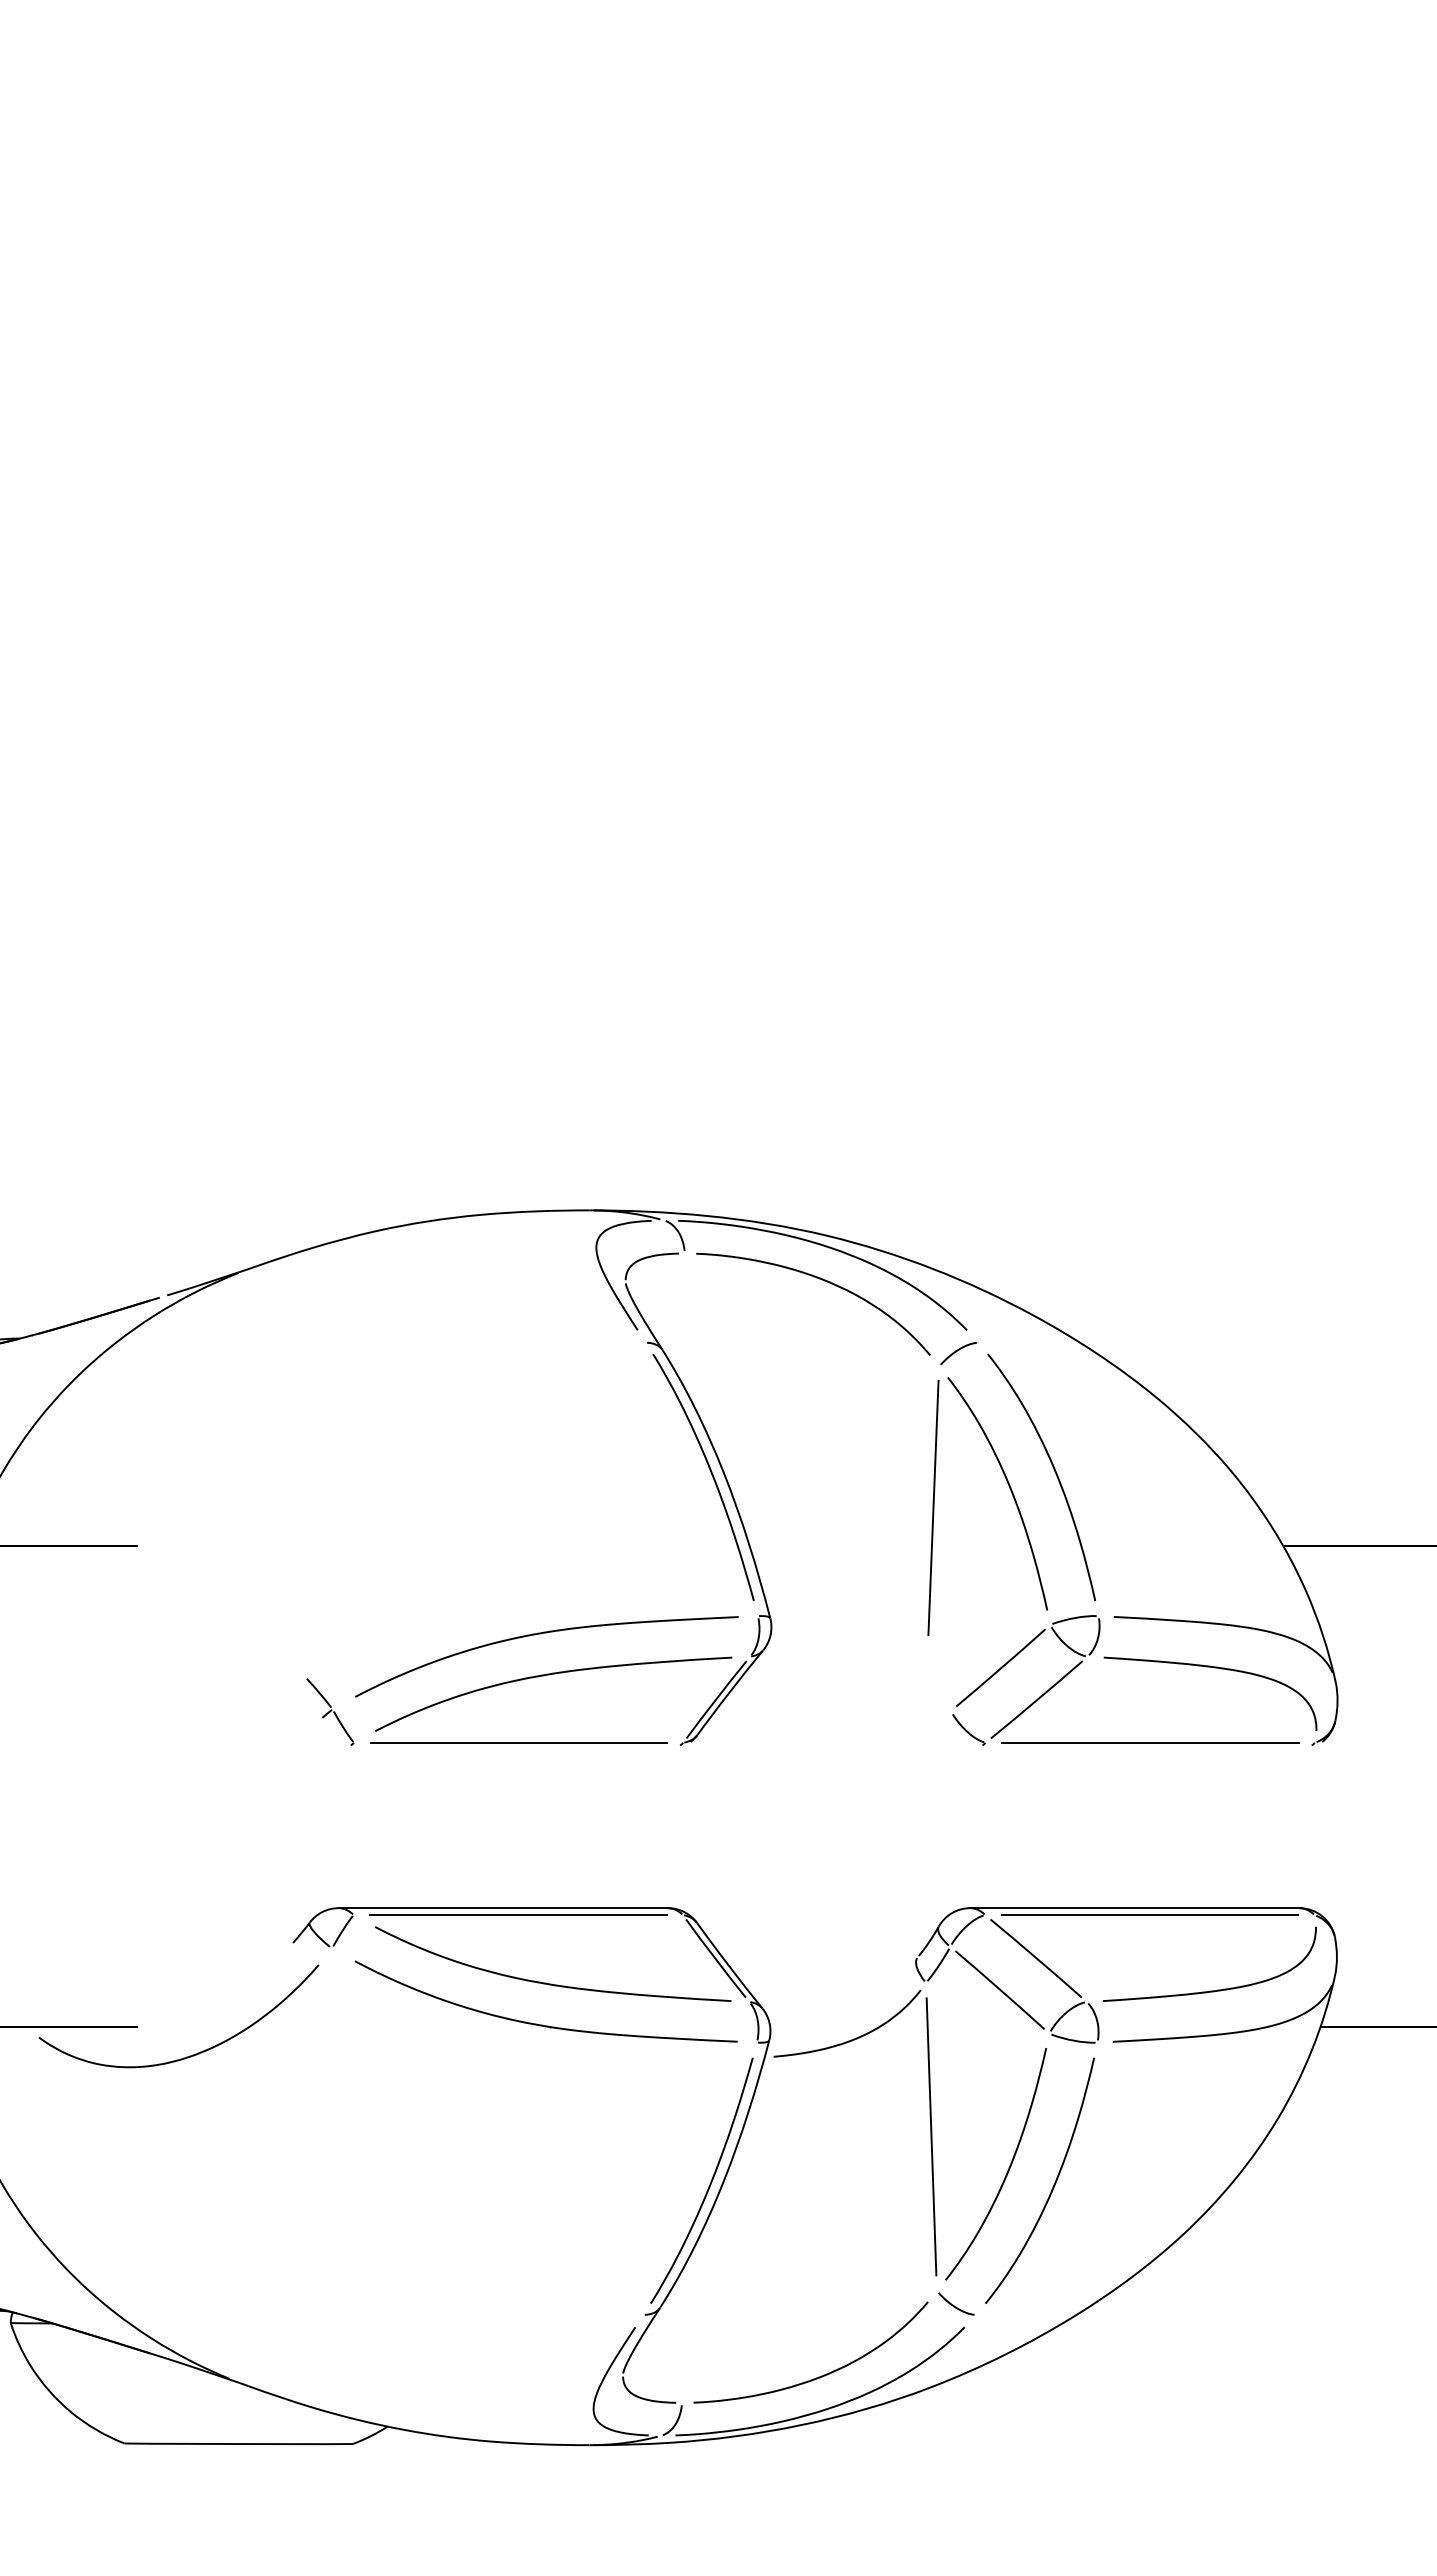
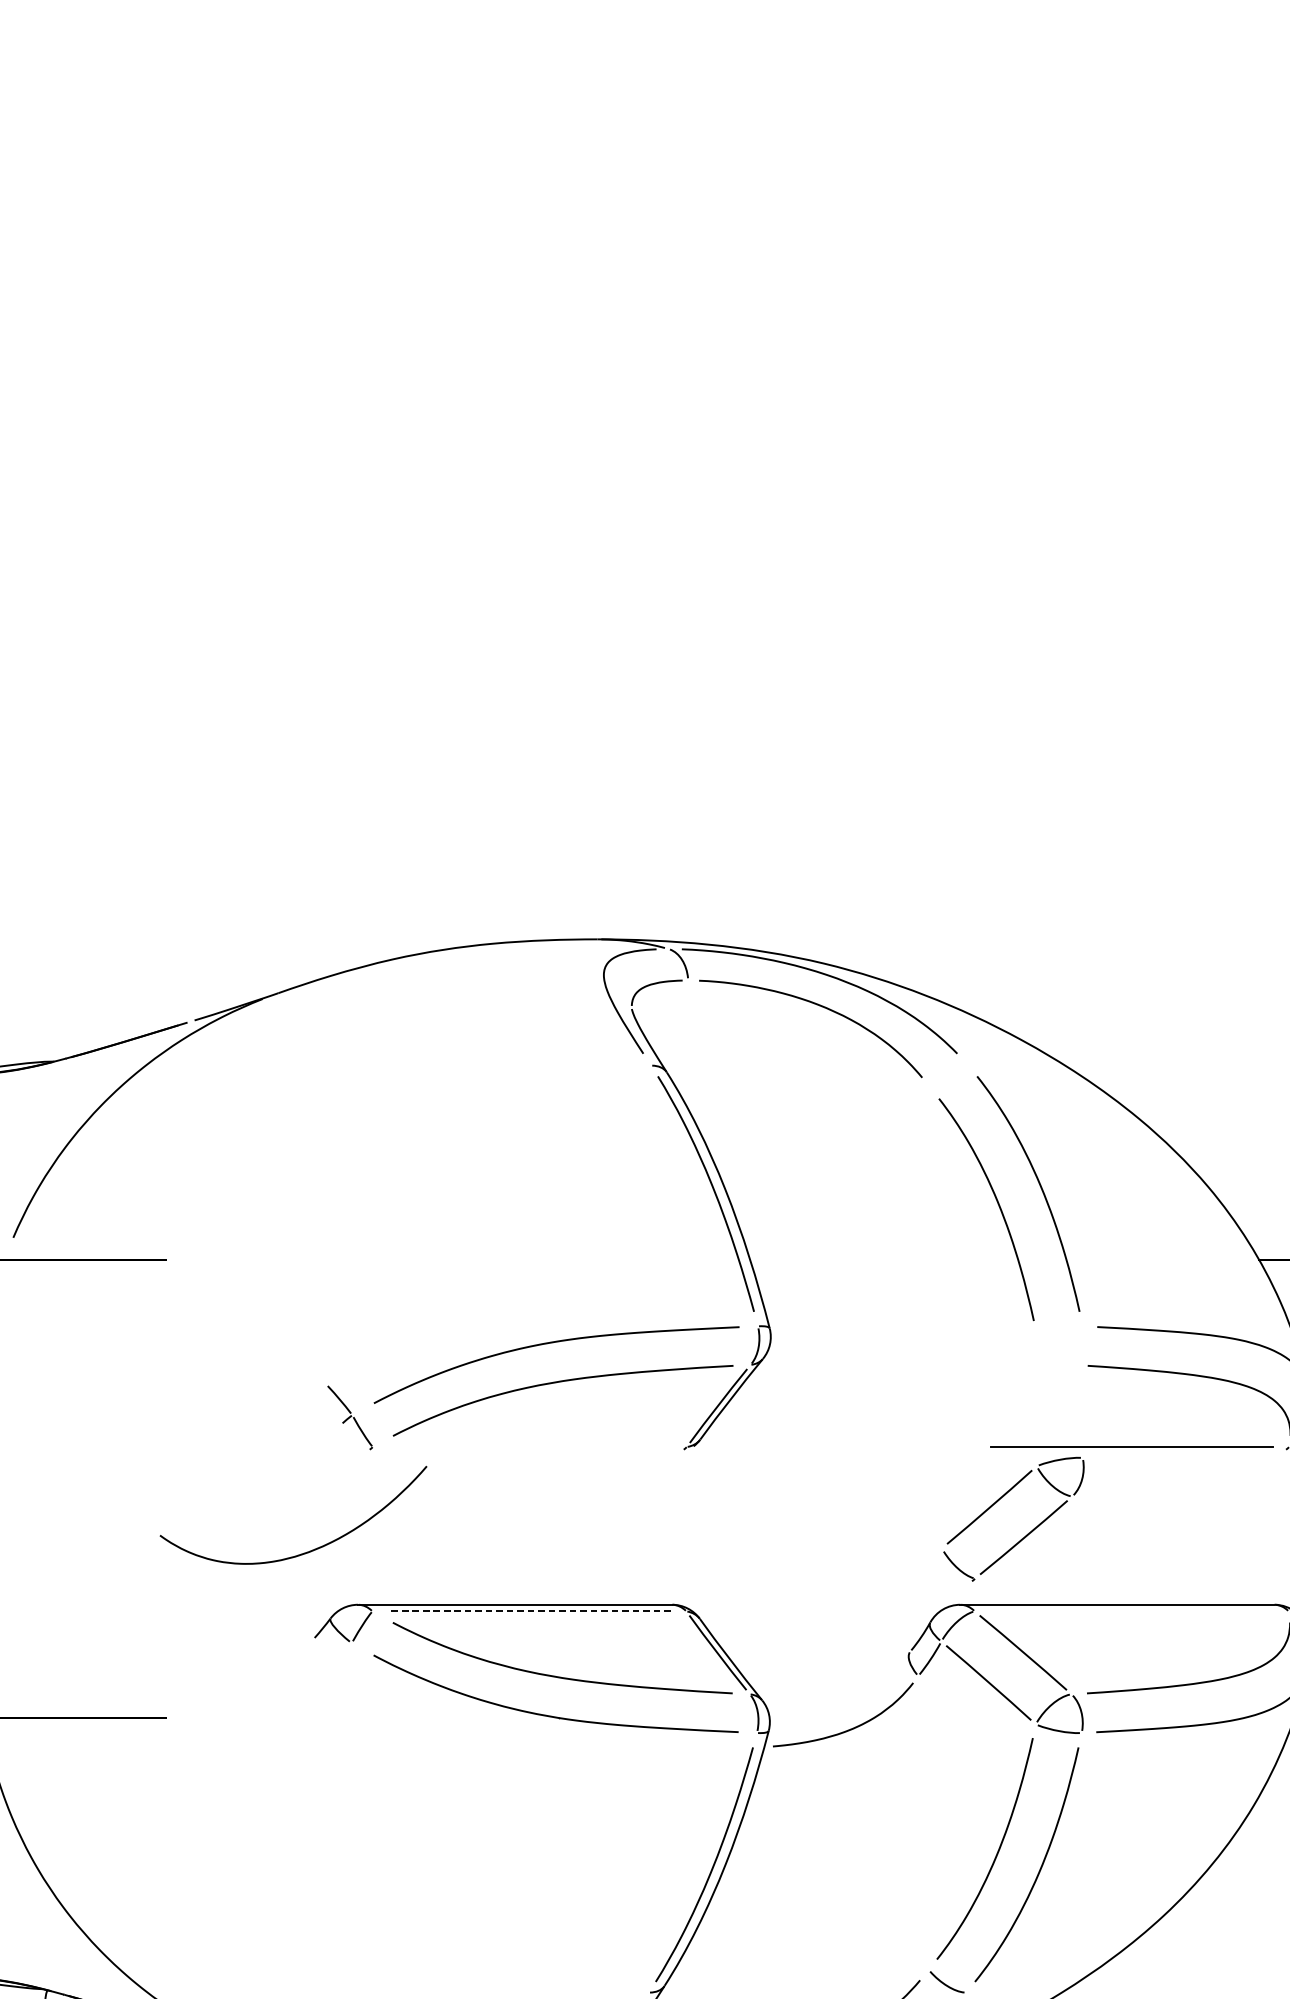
curve: (957, 1351) -> (948, 1073), removed
line: (933, 1507) -> (925, 1222), removed
part: (1040, 1695) -> (1027, 1533), moved
line: (518, 1742) -> (529, 1446), removed
line: (517, 1915) -> (528, 1611), solid -> dashed
line: (1149, 1915) -> (1131, 1611), removed
curve: (192, 2054) -> (306, 1551), moved
line: (931, 2136) -> (923, 1822), removed

